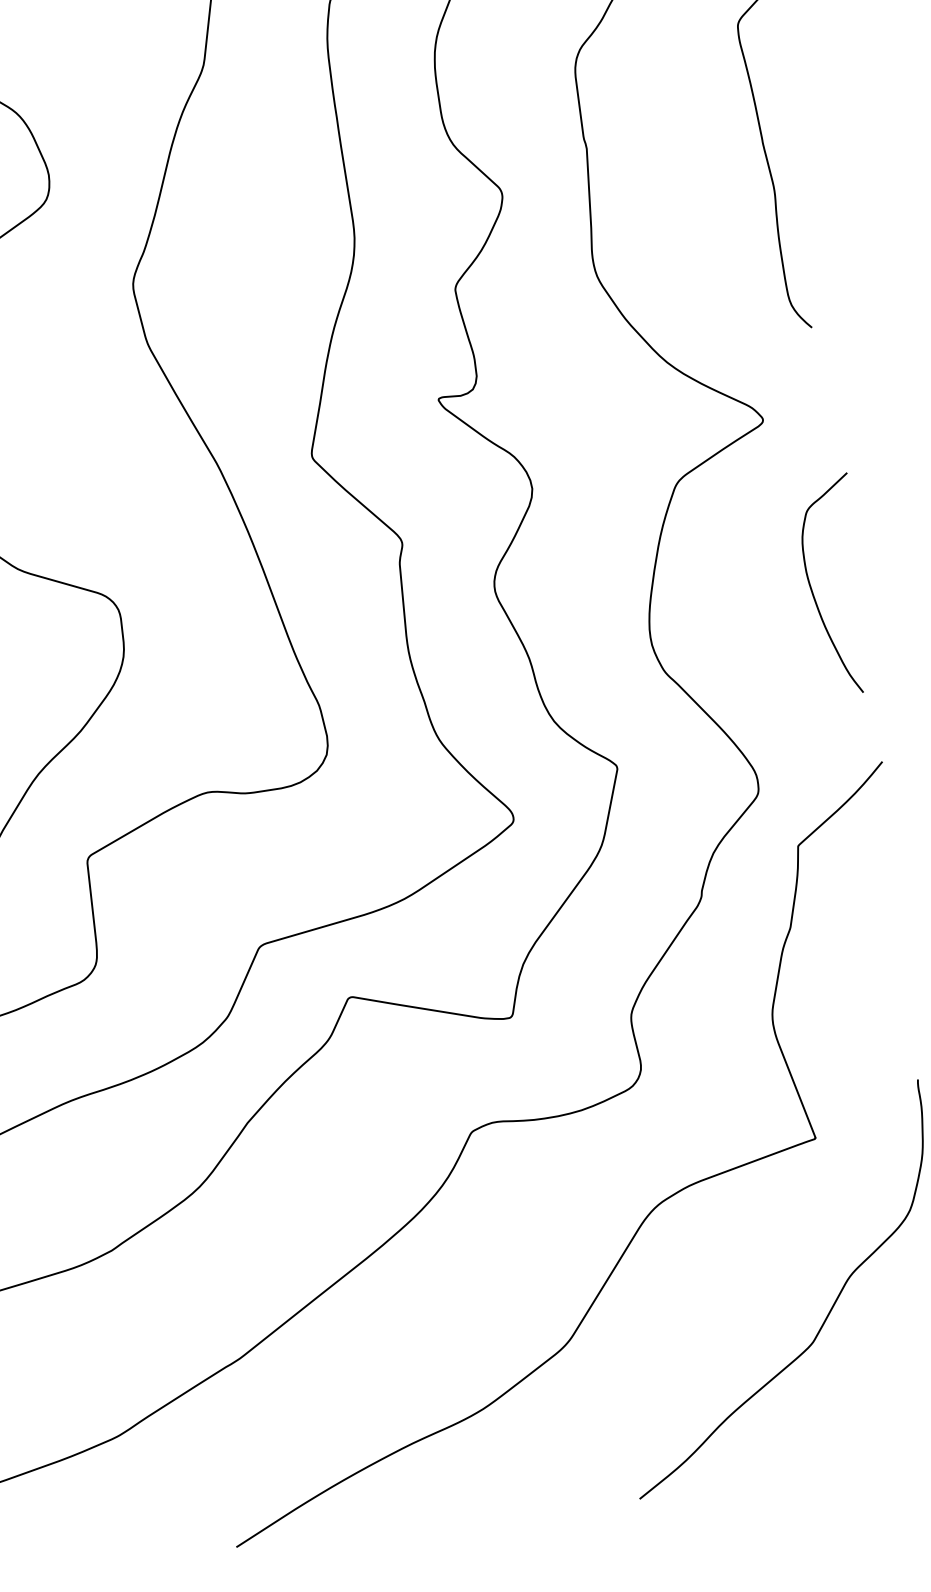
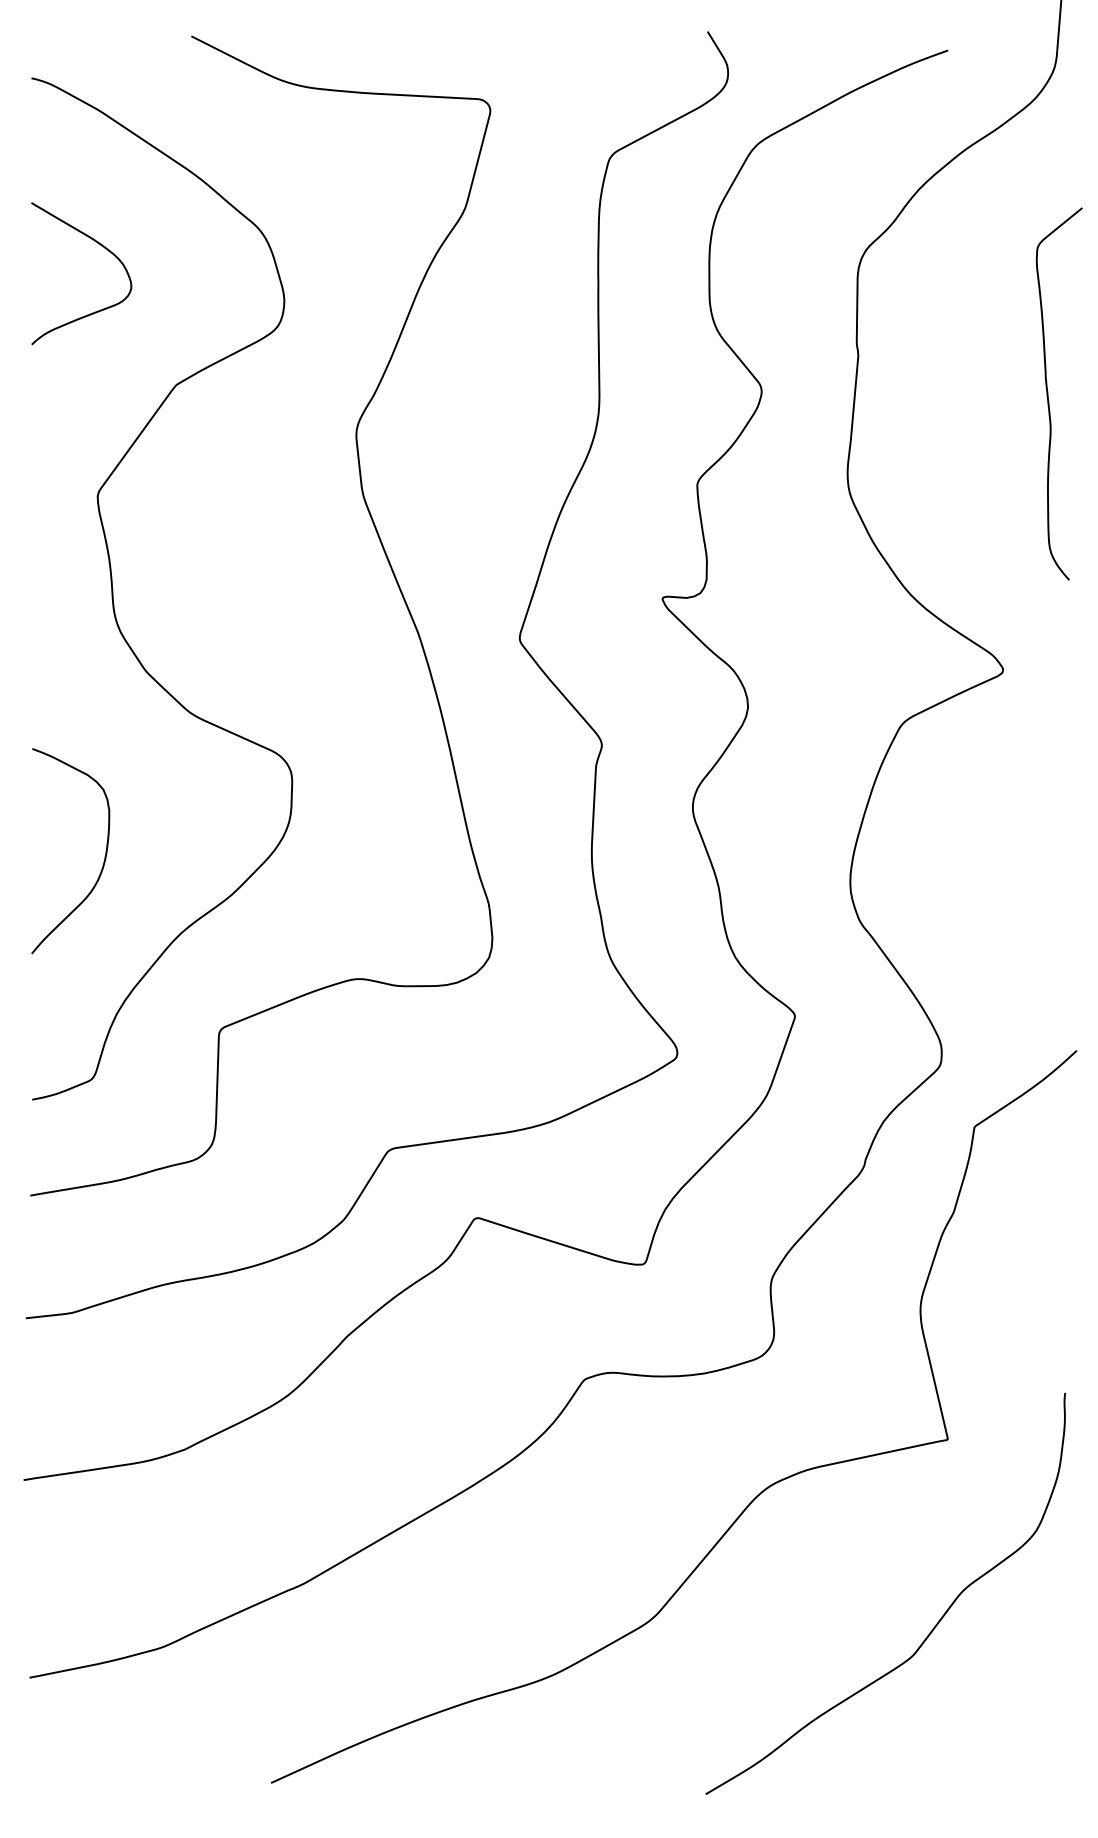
curve: (814, 594) -> (1030, 863), removed

